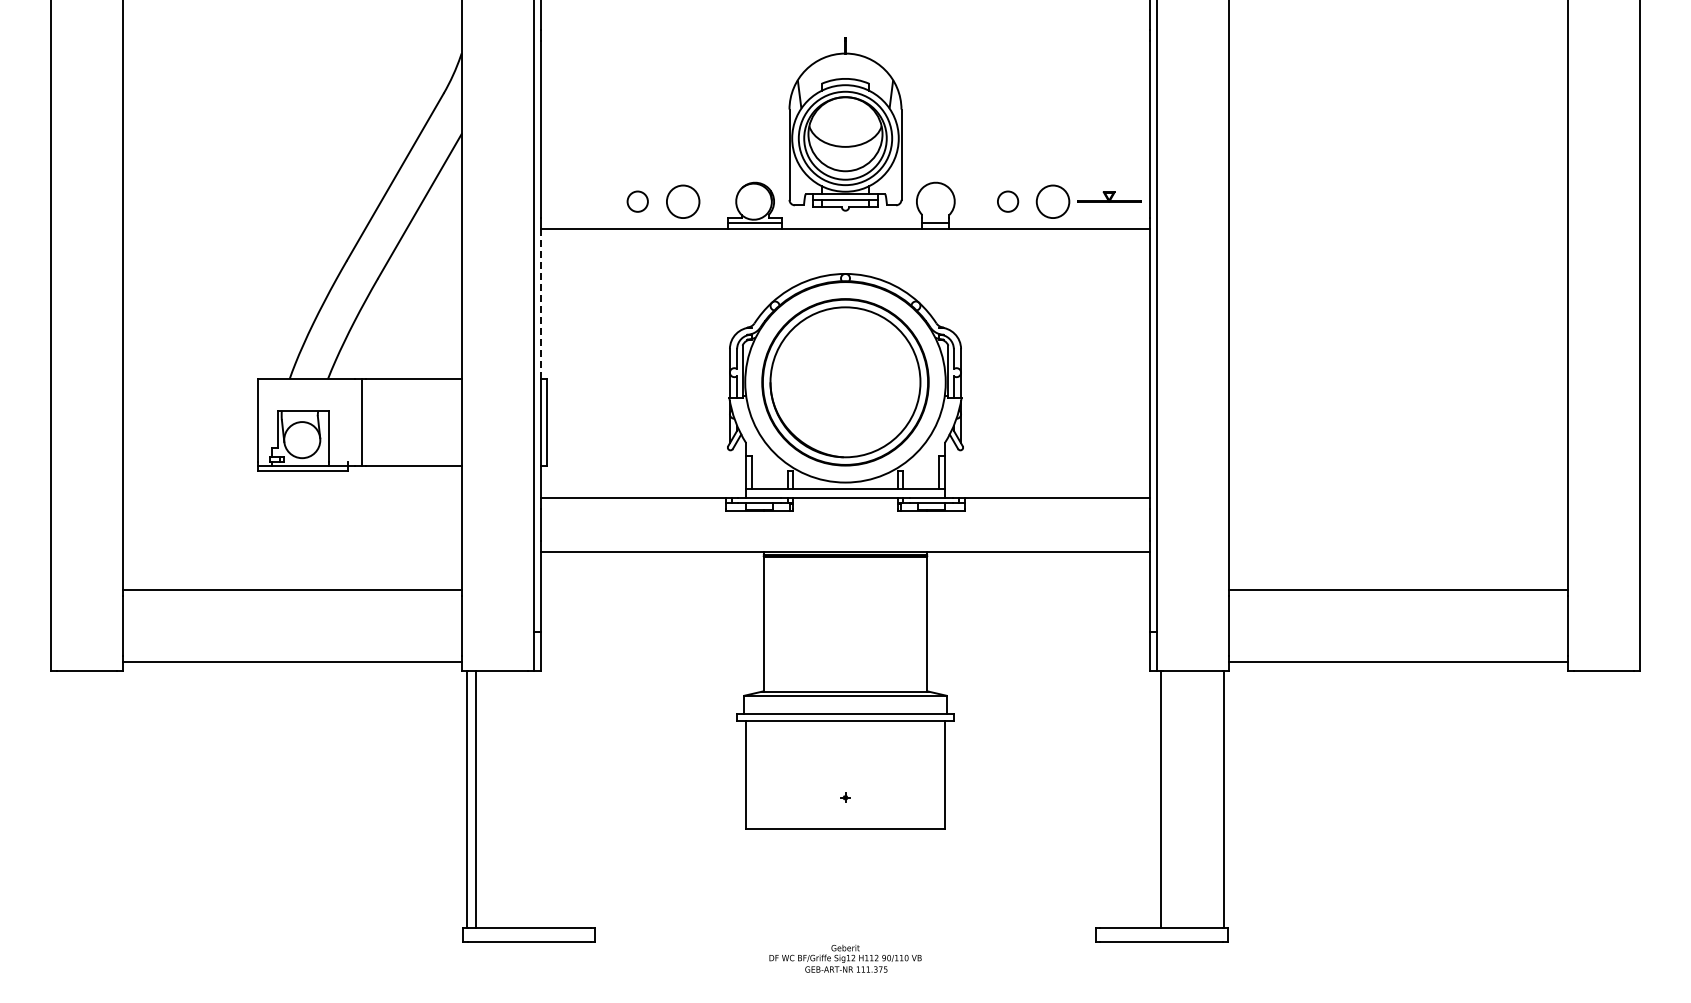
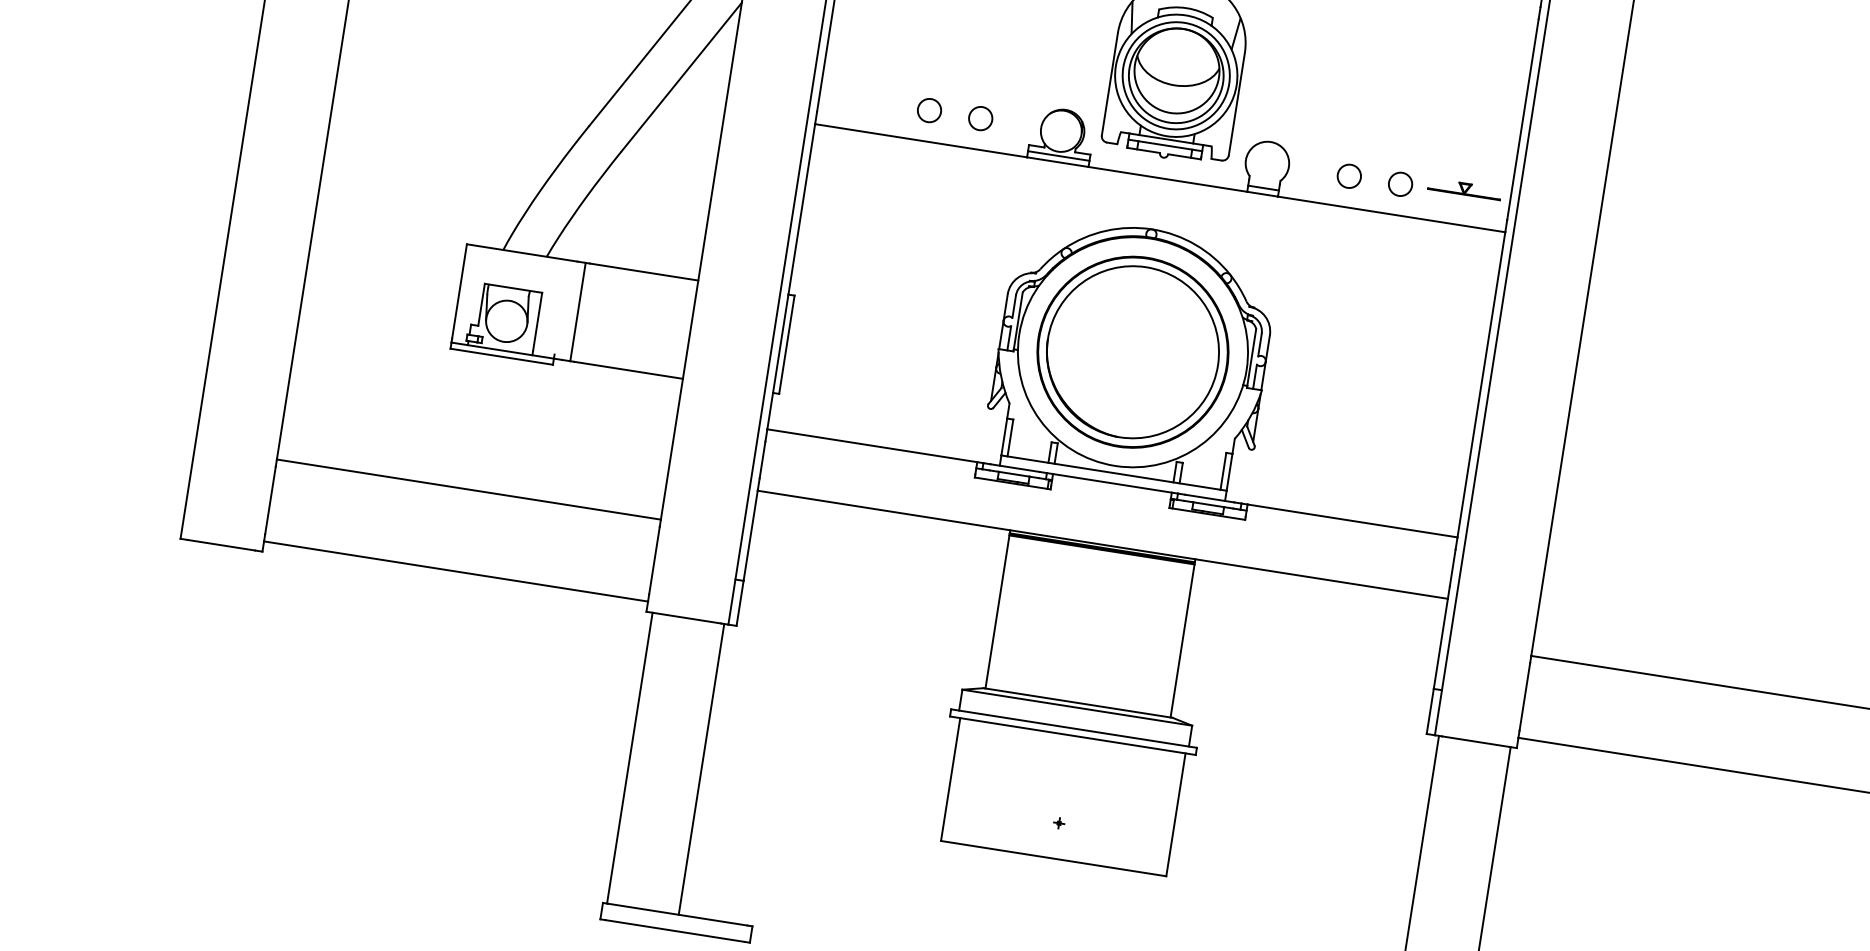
circle: (682, 201) -> (980, 118), size x0.62
circle: (1053, 201) -> (1400, 184), size x0.62
line: (541, 303) -> (802, 208), dashed -> solid
line: (476, 799) -> (701, 769), moved

